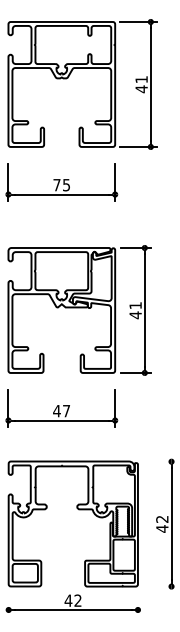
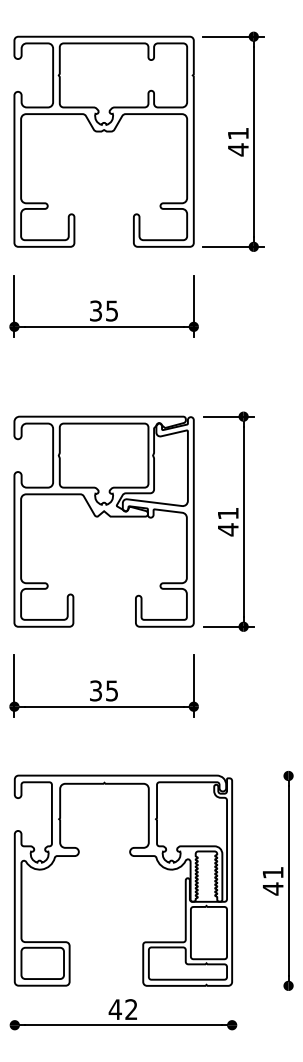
text: (56, 184) -> (95, 309), 75 -> 35
text: (61, 410) -> (103, 689), 47 -> 35
text: (162, 519) -> (273, 873), 42 -> 41

